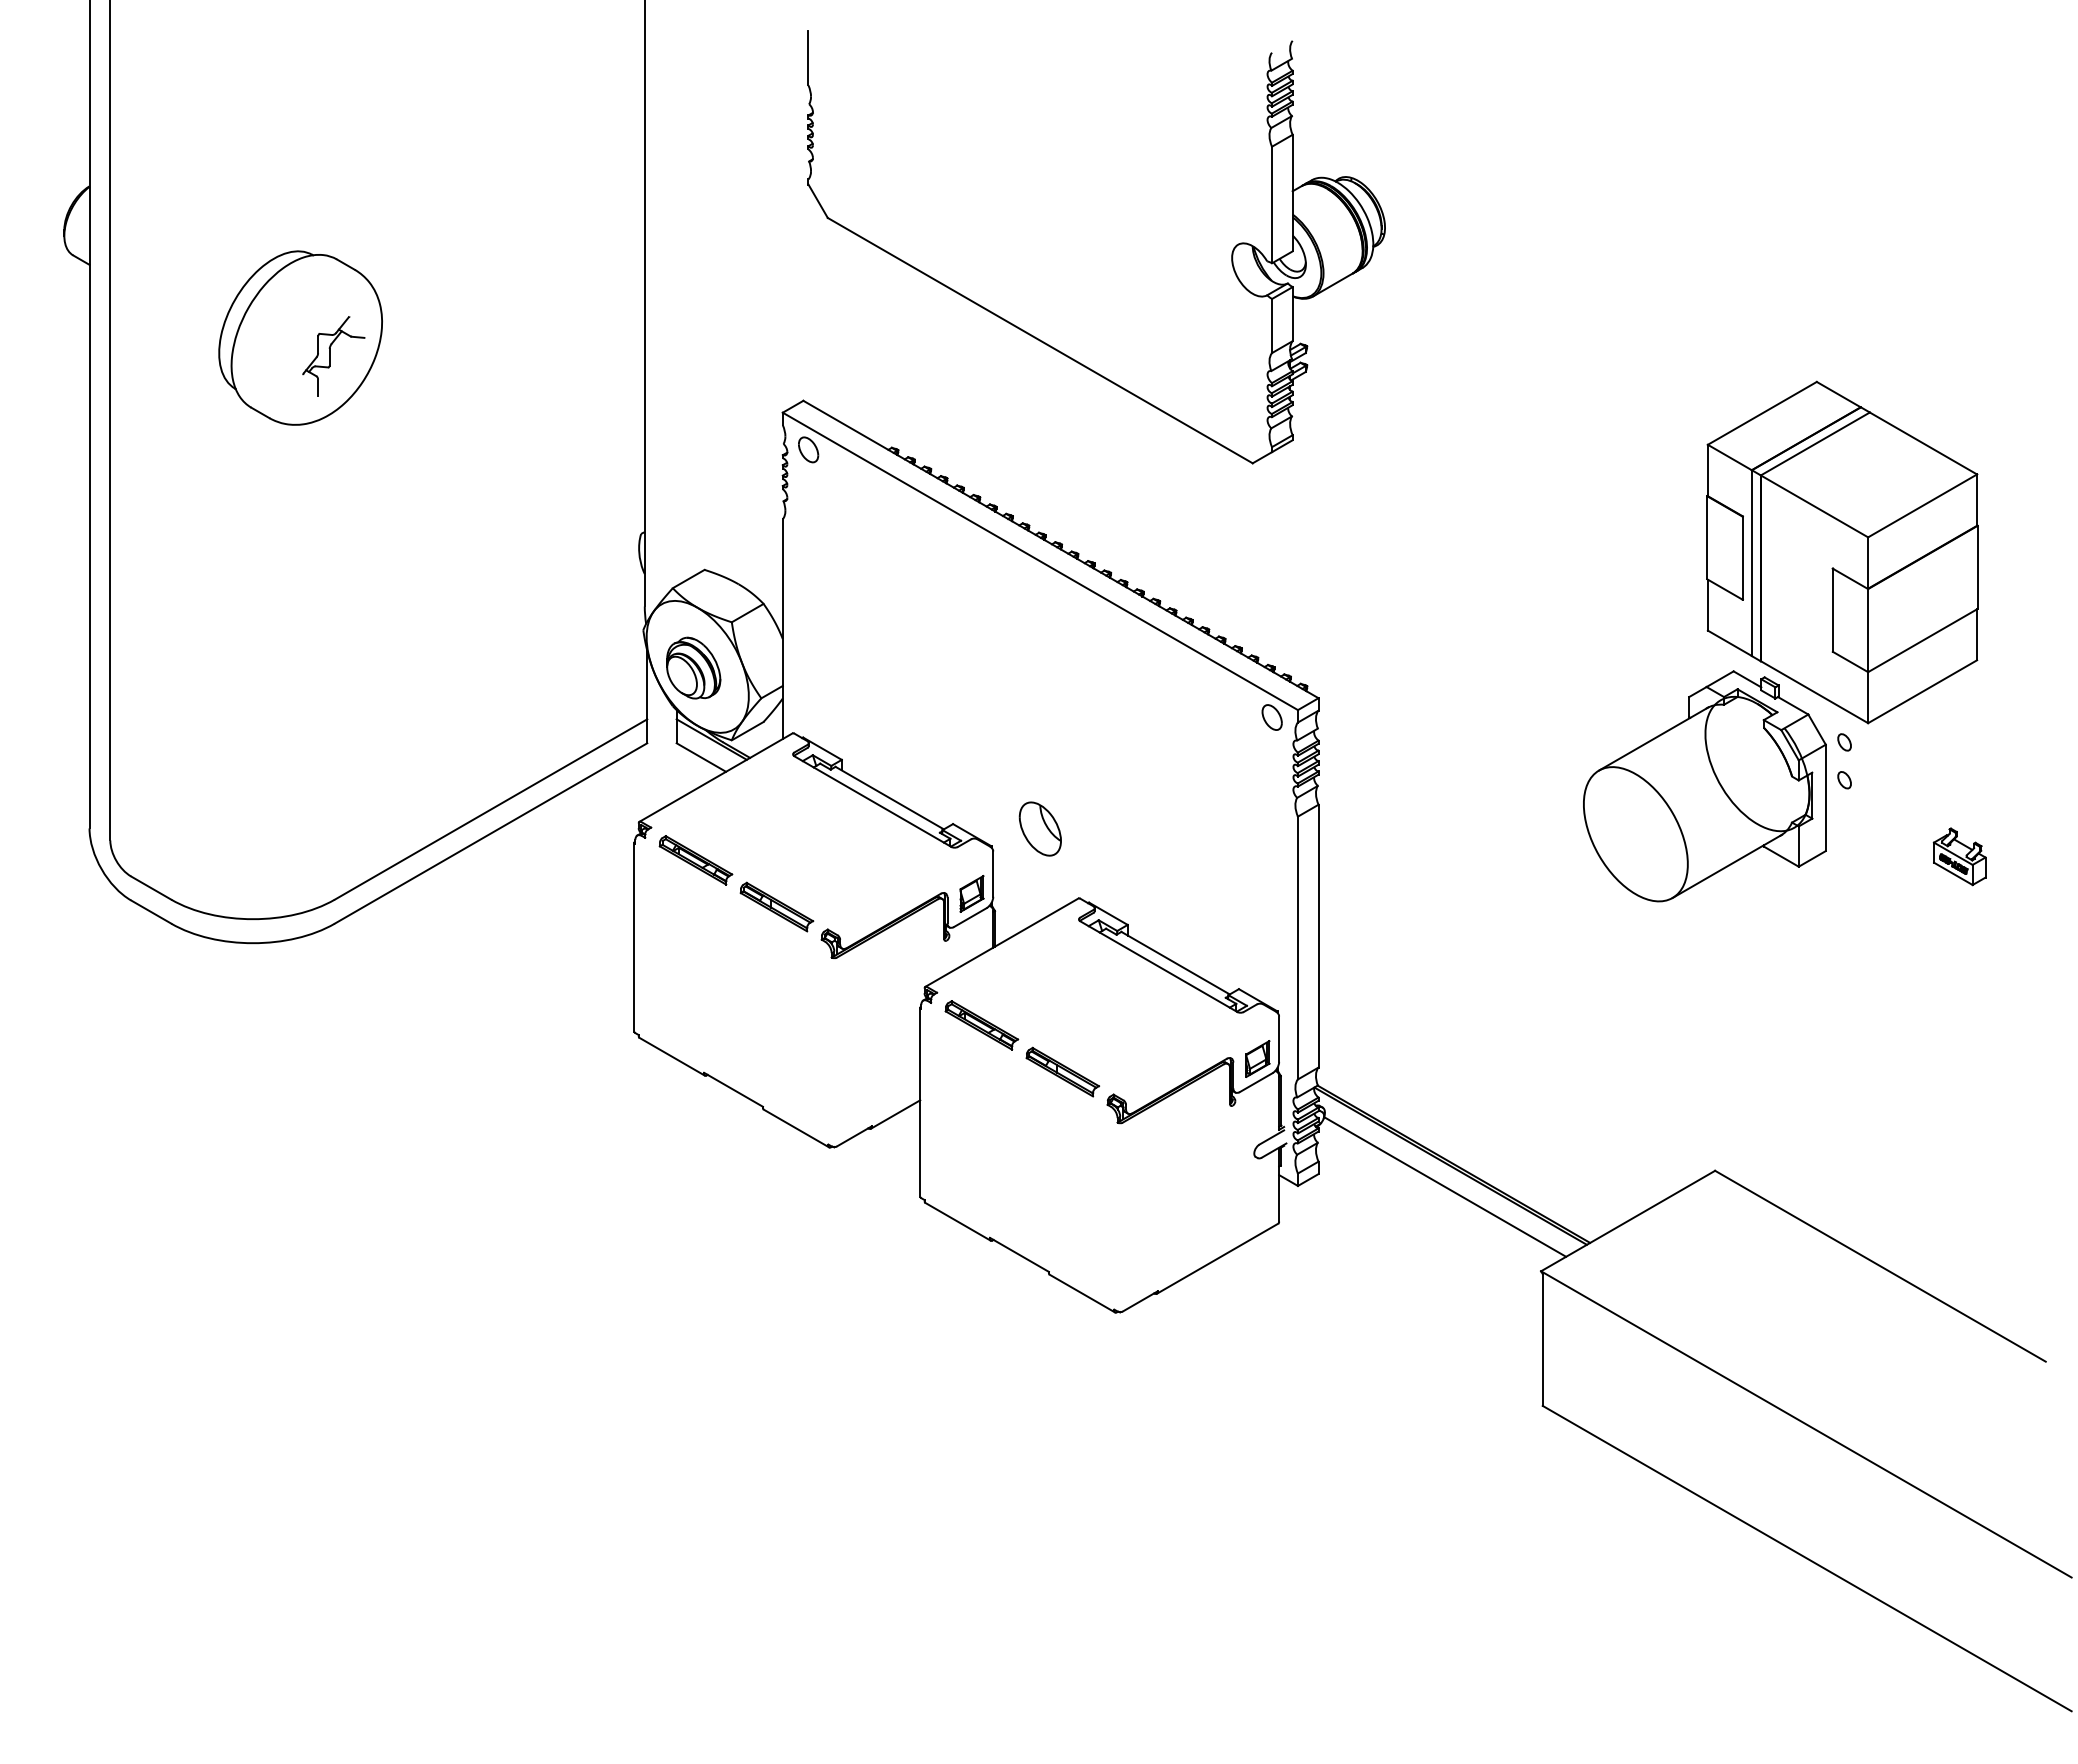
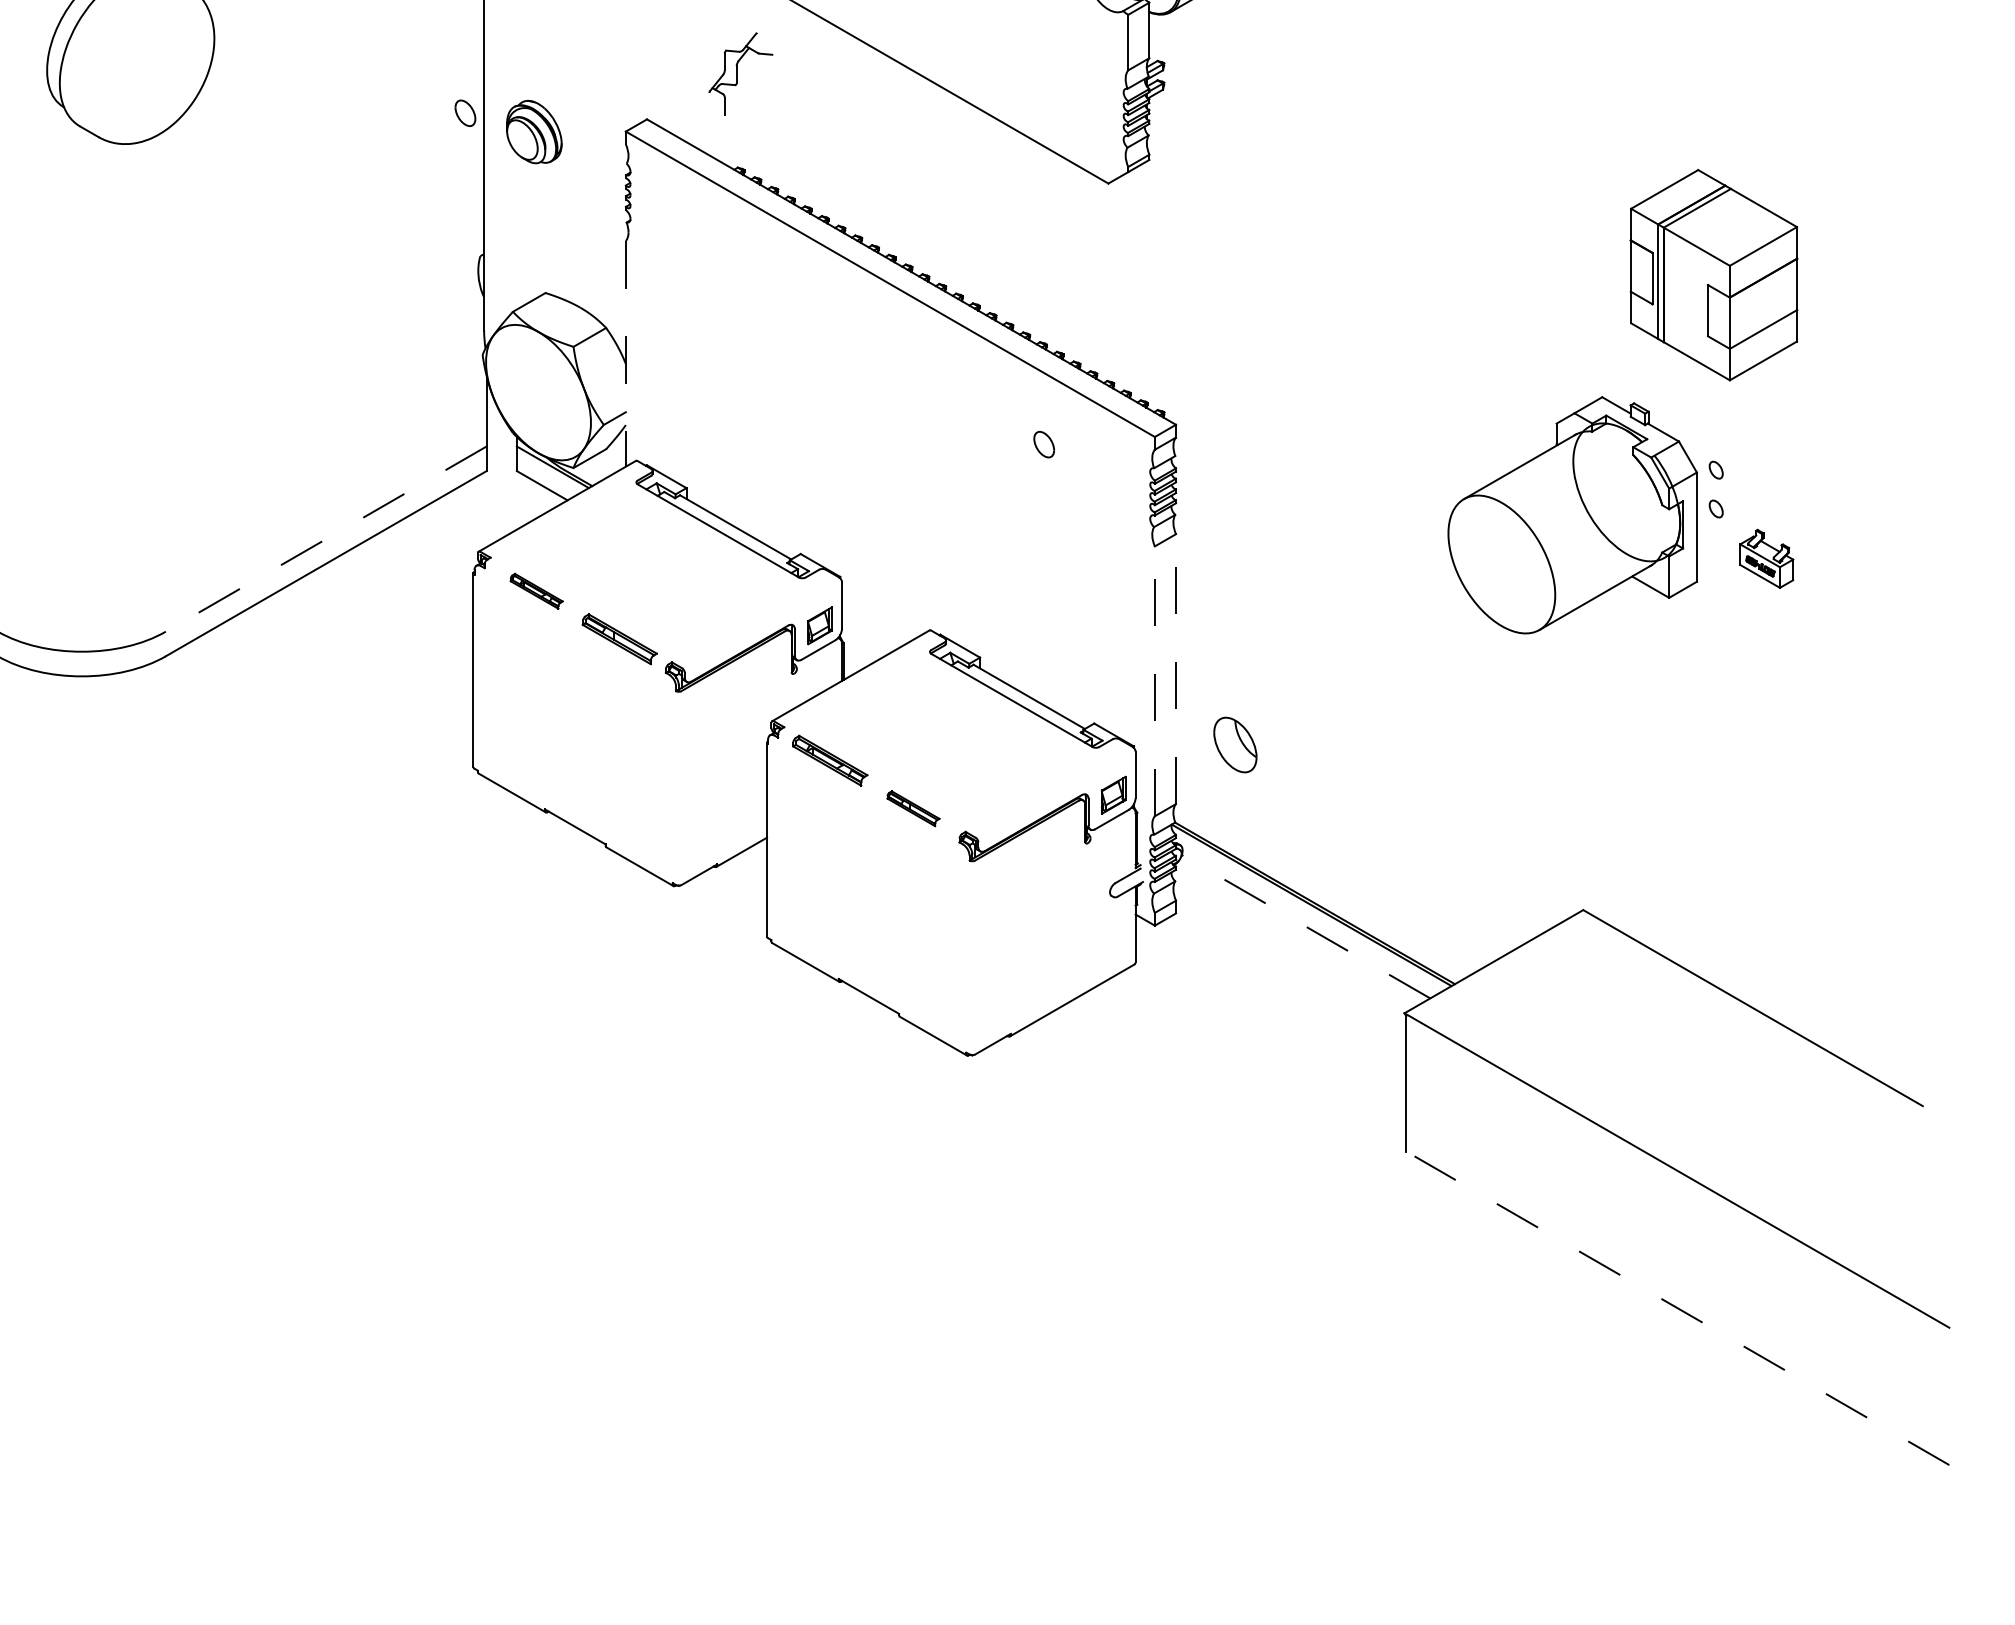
part: (333, 356) -> (740, 73), moved
part: (808, 449) -> (465, 112), moved
part: (1842, 552) -> (1714, 275), size x0.6
line: (782, 629) -> (625, 354), solid -> dashed
part: (693, 667) -> (534, 131), moved
part: (1271, 717) -> (1043, 444), moved
line: (490, 809) -> (325, 539), solid -> dashed
part: (1039, 828) -> (1234, 744), moved
part: (1959, 856) -> (1766, 558), moved
part: (695, 860) -> (536, 591), size x0.7
line: (1318, 935) -> (1175, 668), solid -> dashed
line: (1297, 947) -> (1154, 680), solid -> dashed
part: (1062, 1071) -> (913, 808), size x0.7
line: (1445, 1186) -> (1306, 926), solid -> dashed
line: (1806, 1558) -> (1677, 1308), solid -> dashed

